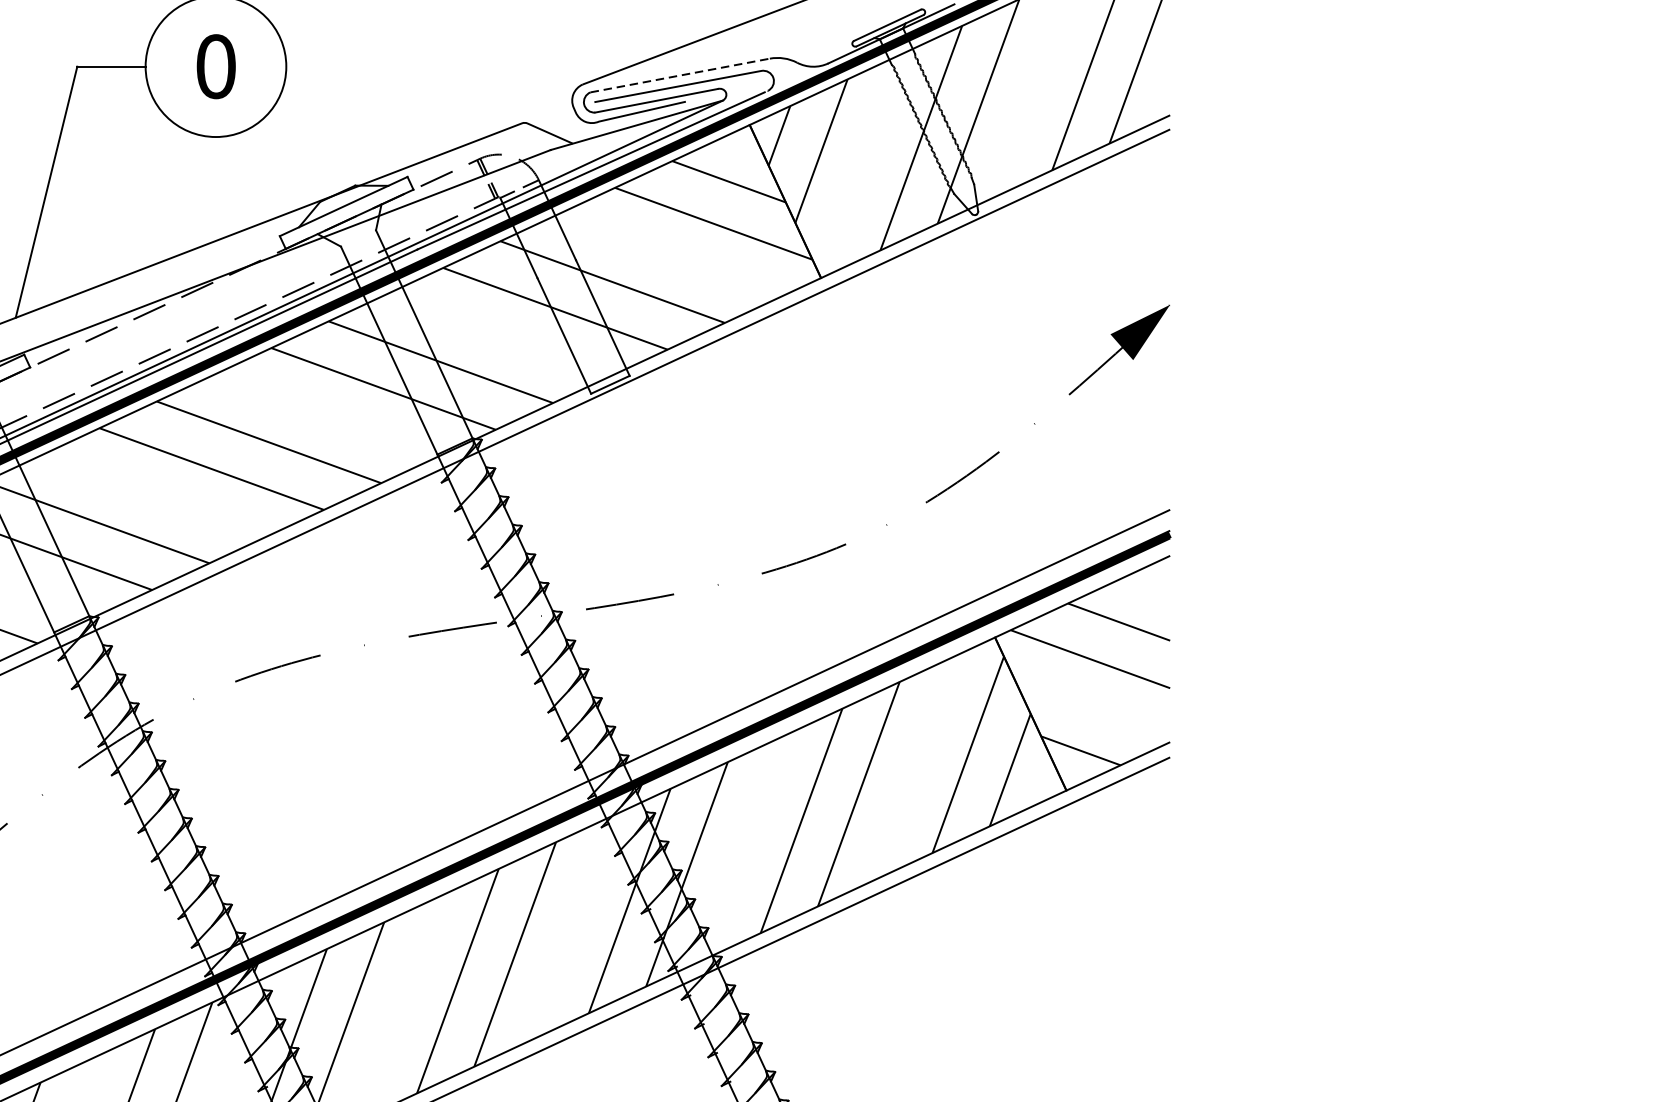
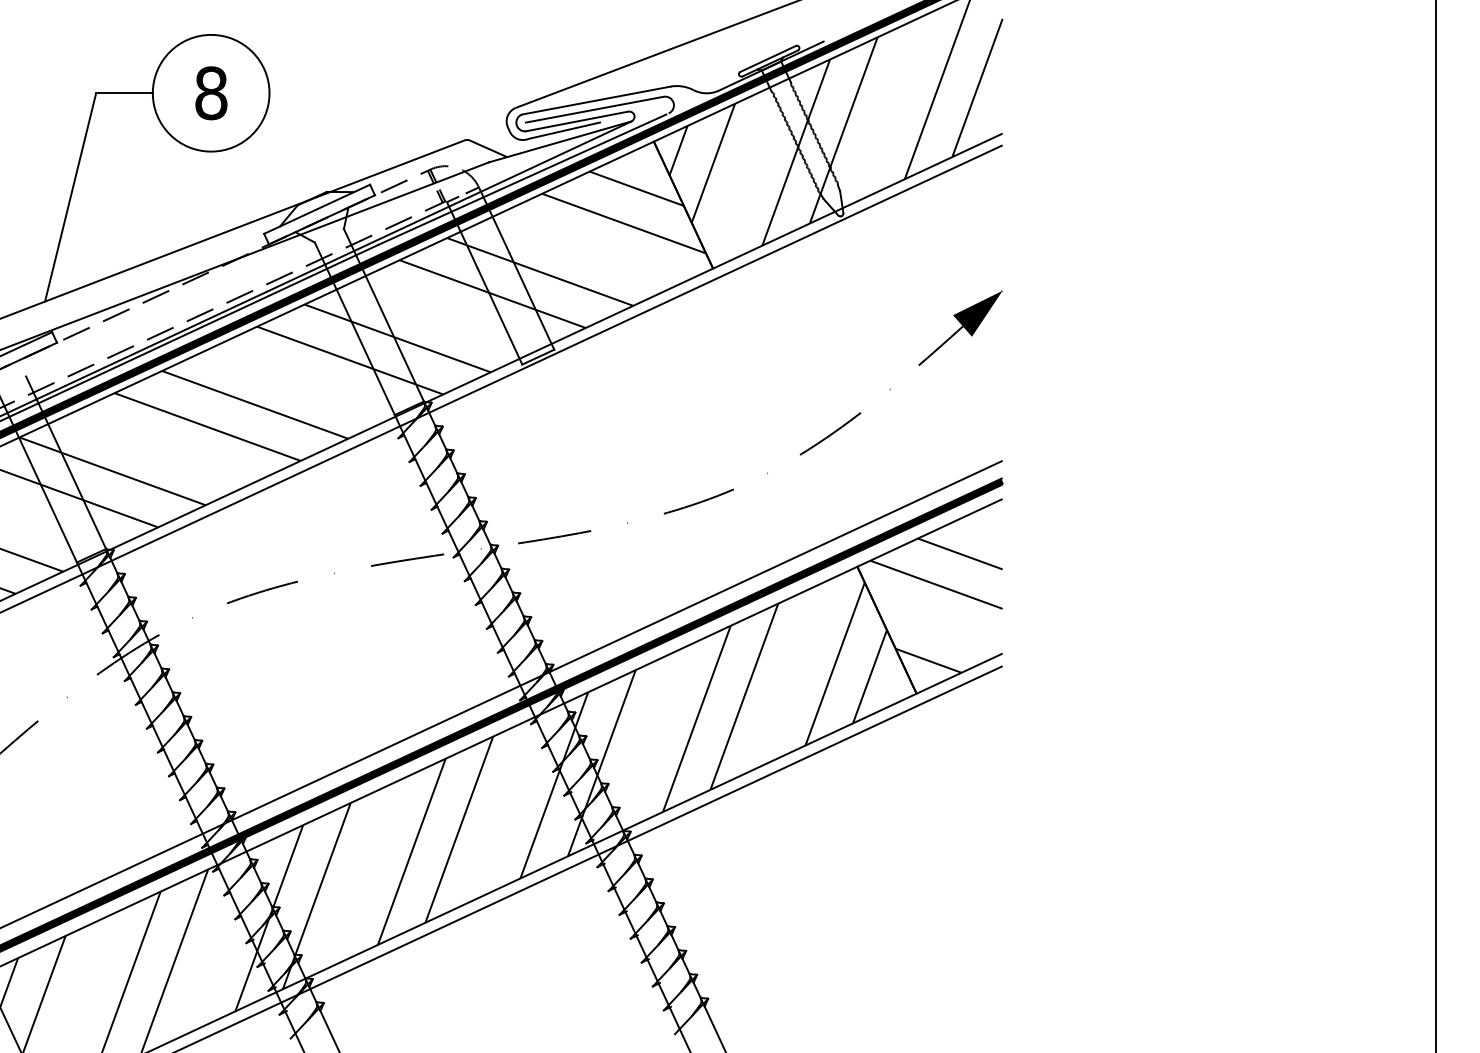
text: (216, 65) -> (211, 92), 0 -> 8
line: (680, 75) -> (596, 100), dashed -> solid

